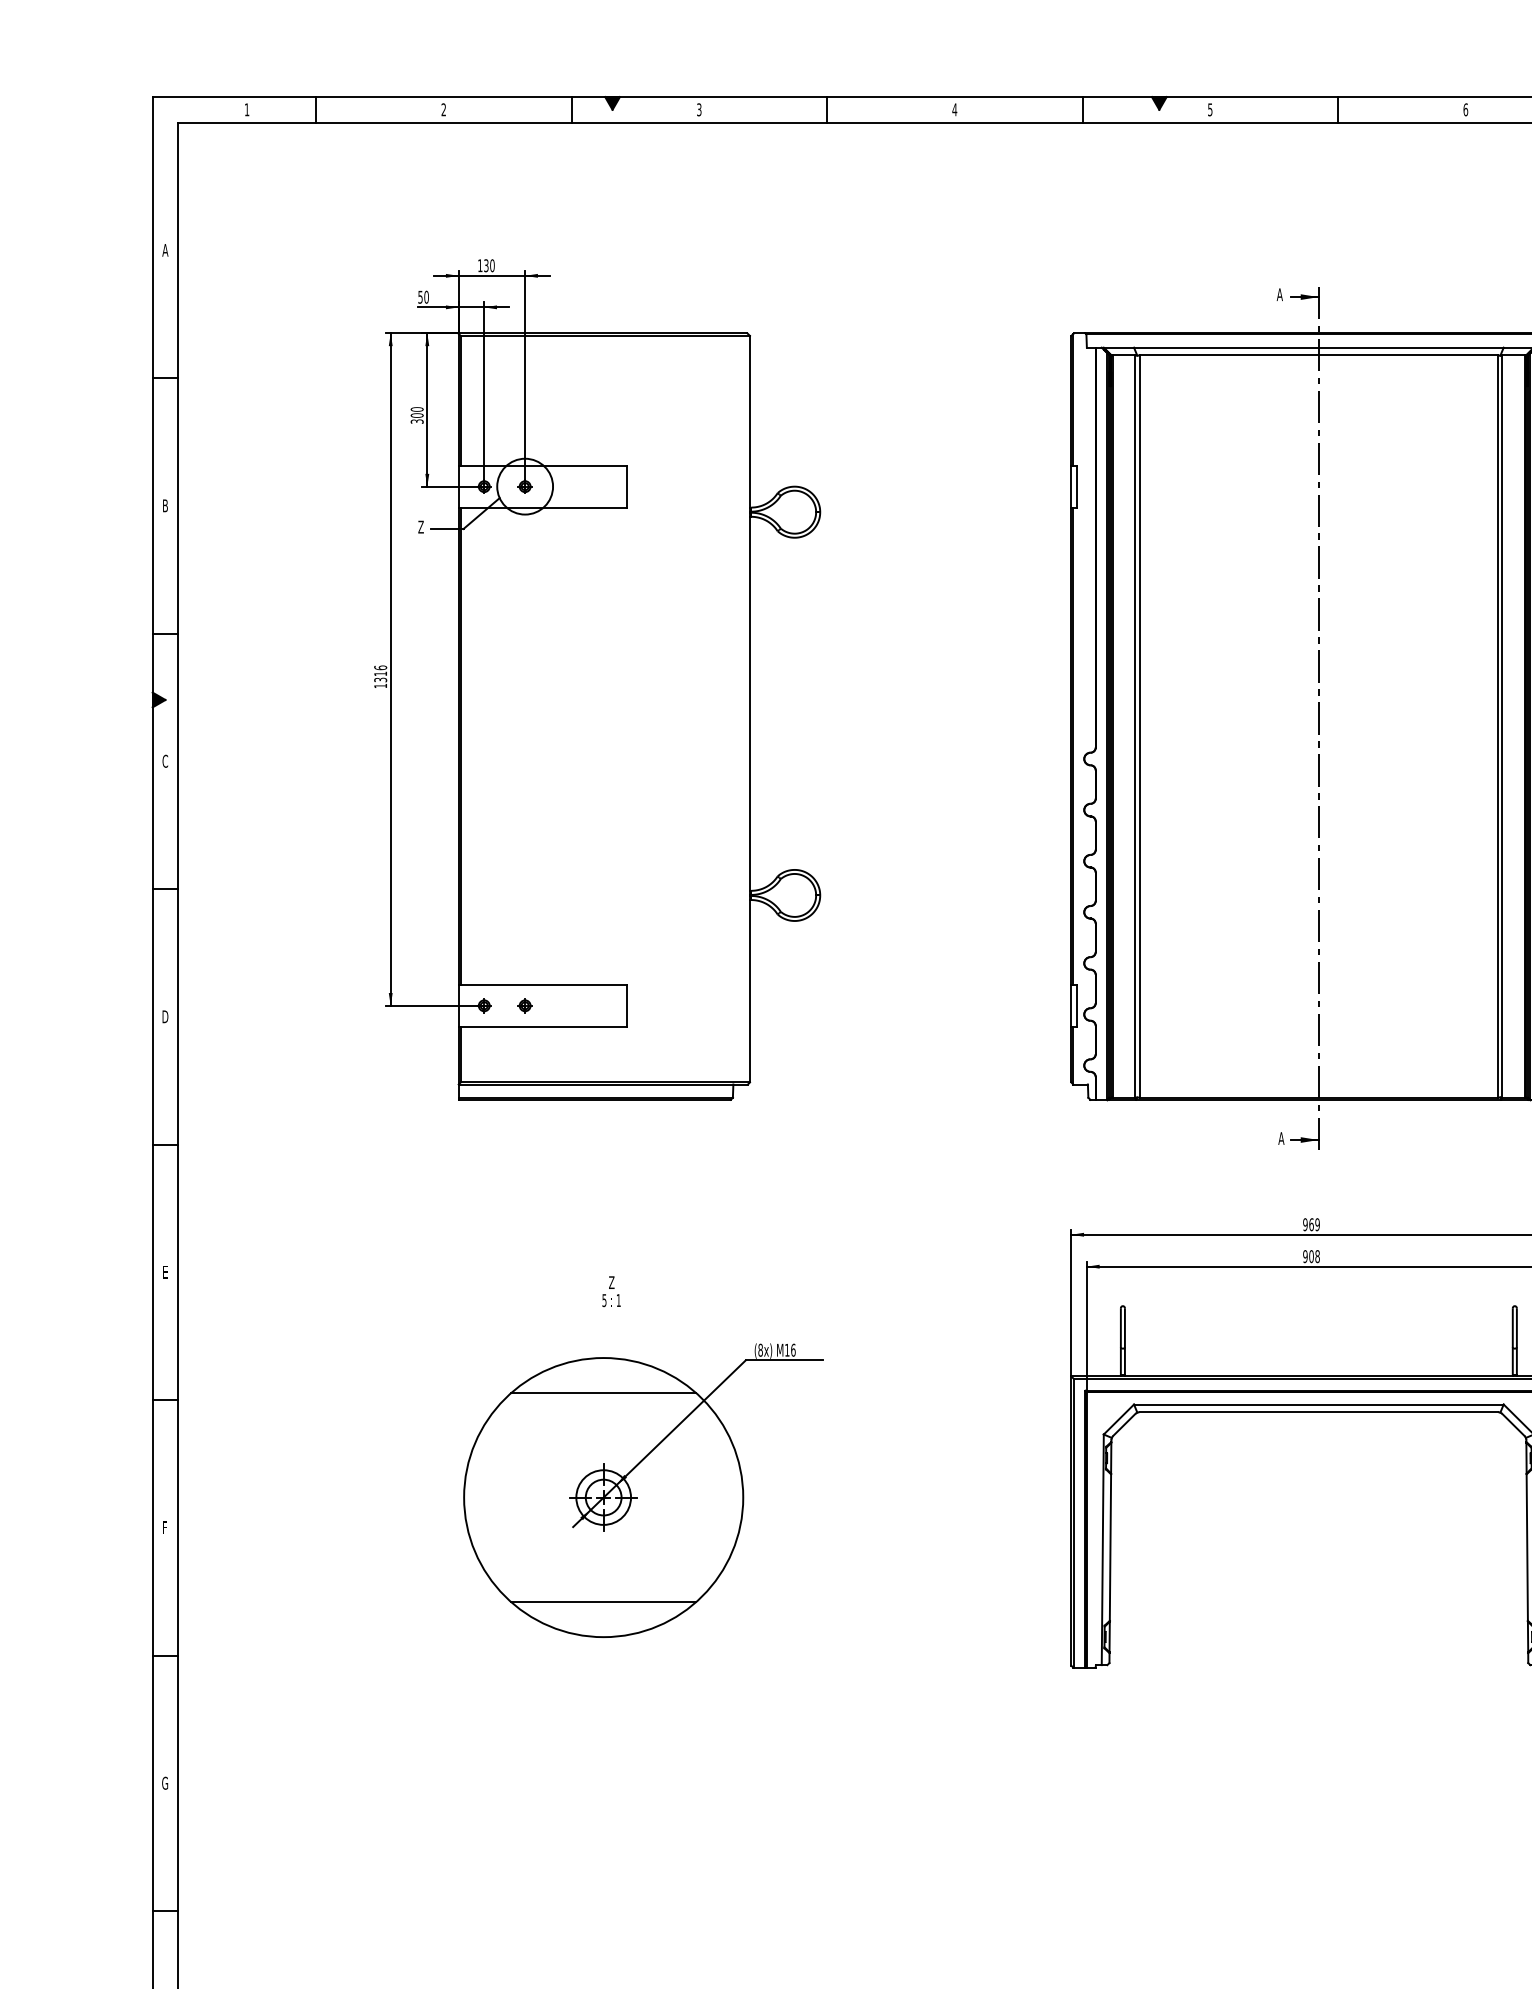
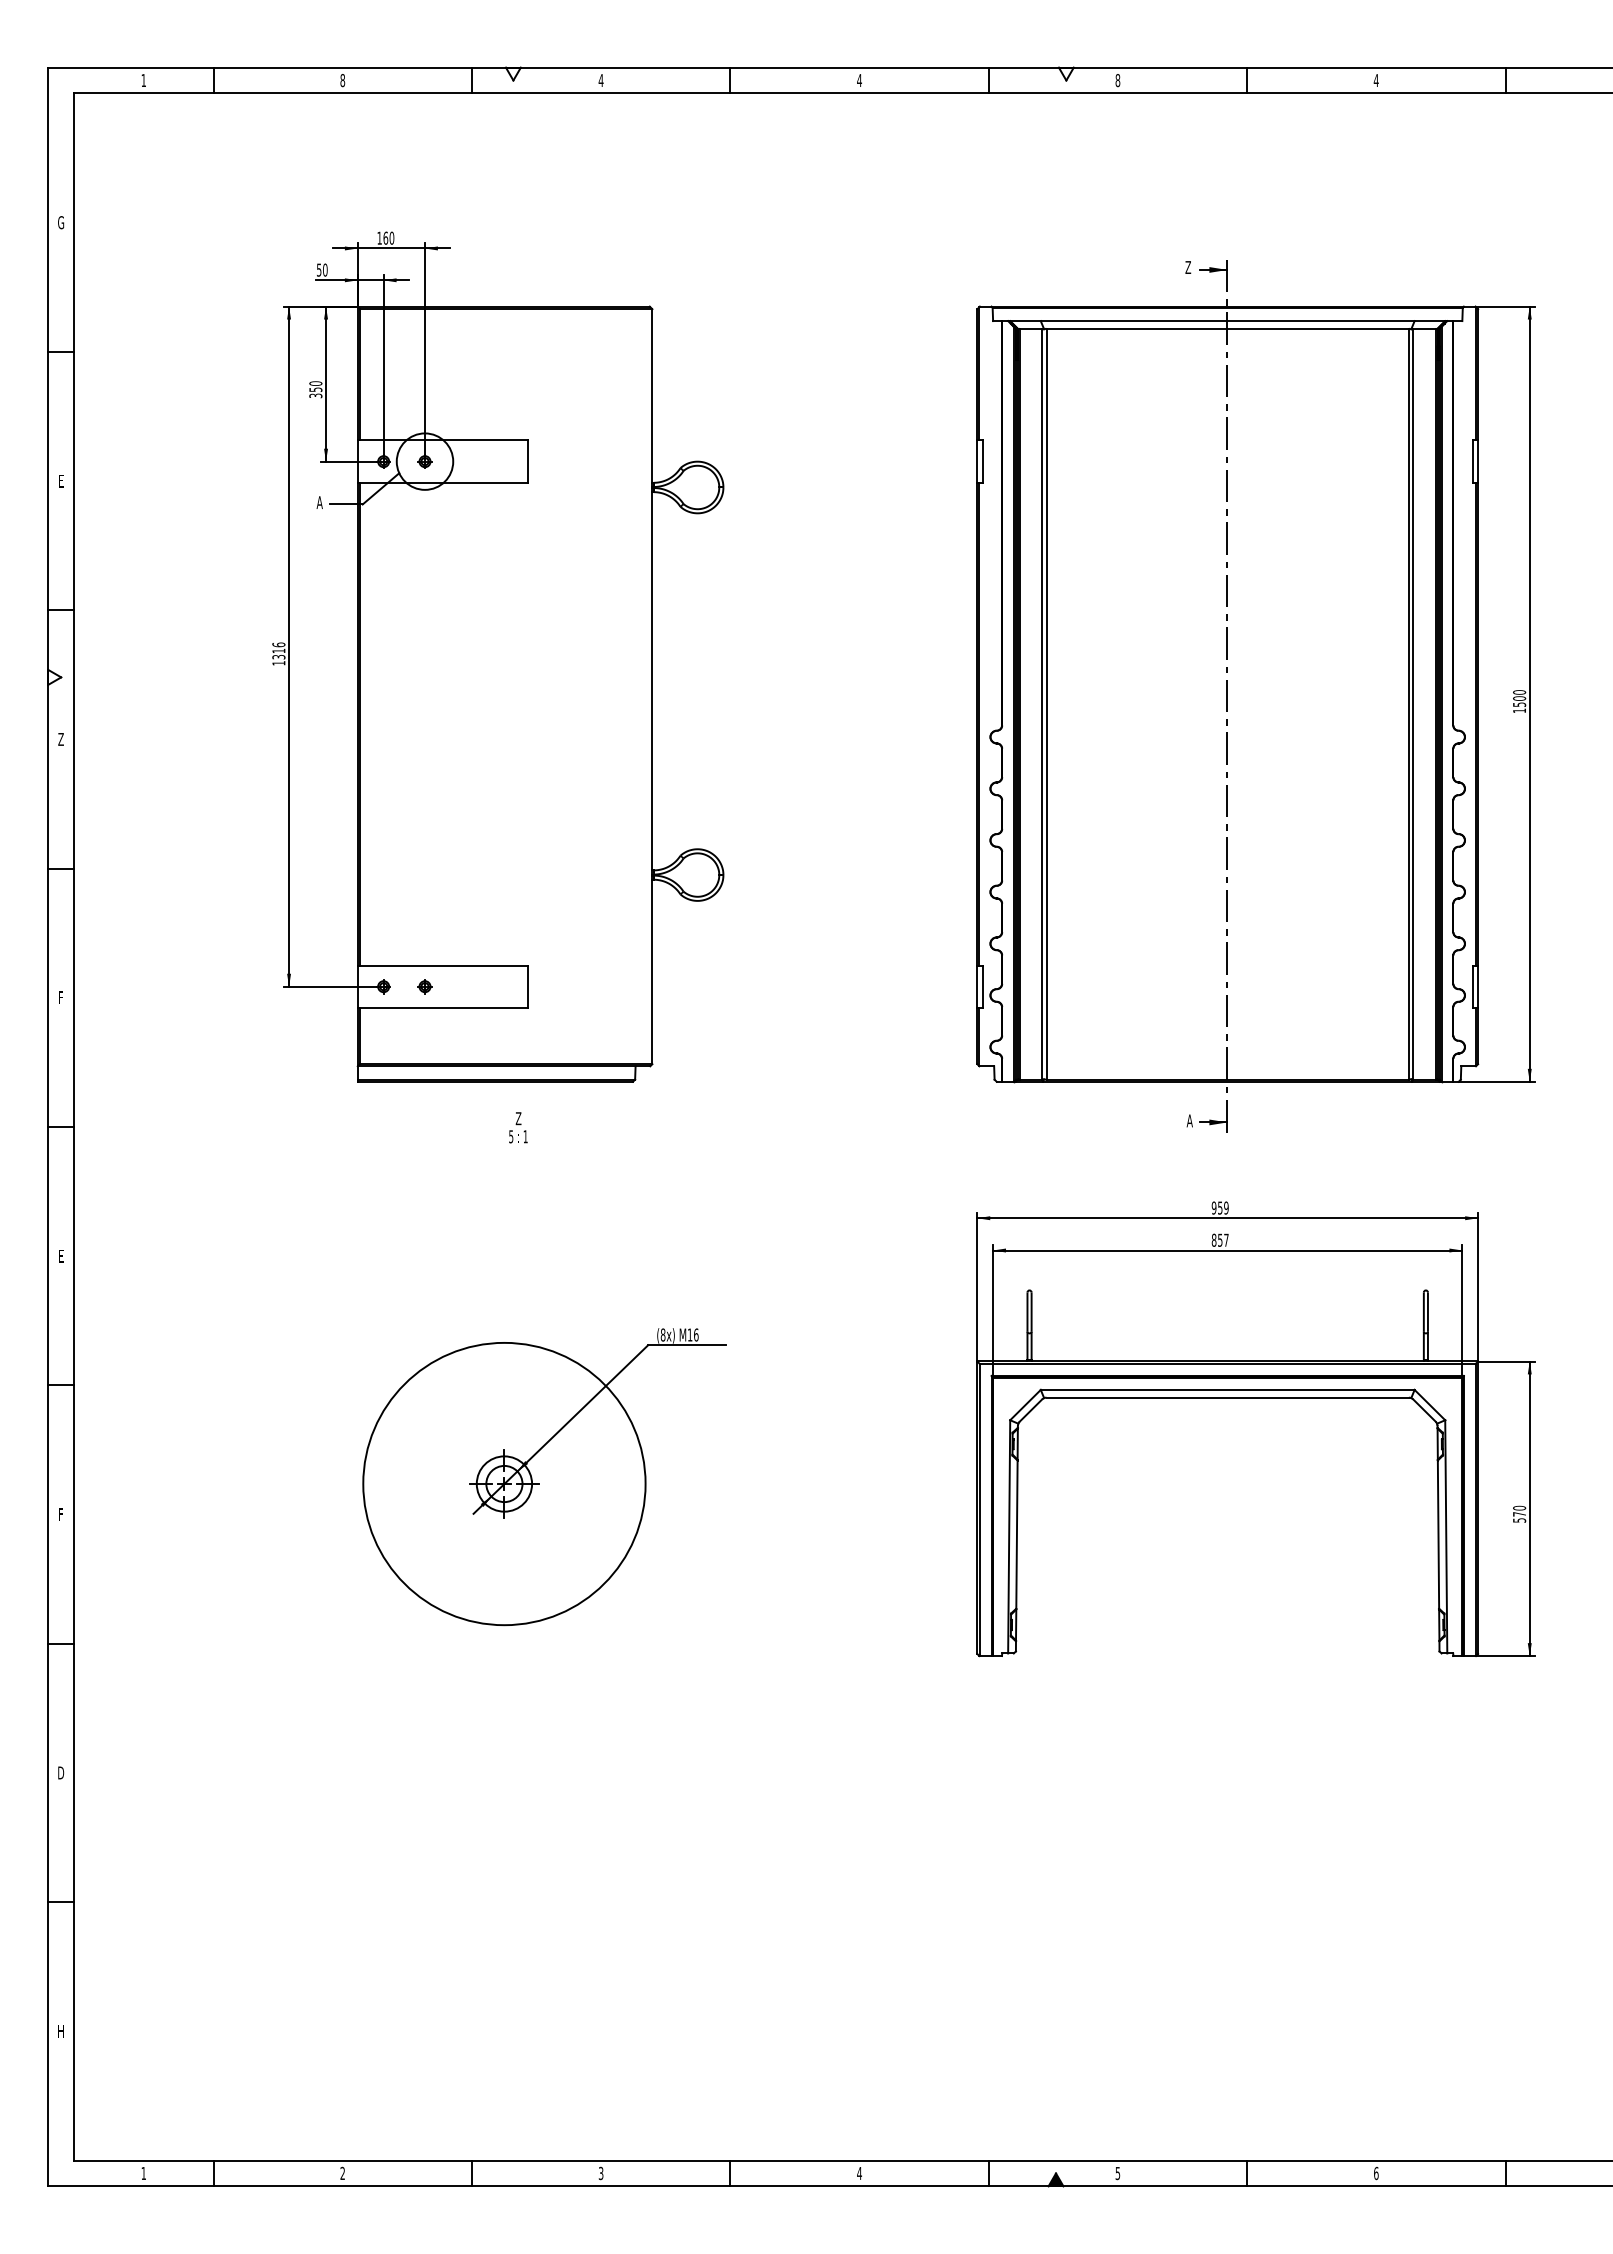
fill: (611, 102) -> (512, 73), removed
fill: (1158, 102) -> (1065, 73), removed
text: (443, 109) -> (342, 80), 2 -> 8
text: (698, 109) -> (600, 80), 3 -> 4
text: (1209, 109) -> (1117, 80), 5 -> 8
text: (1464, 109) -> (1375, 80), 6 -> 4
text: (165, 250) -> (61, 222), A -> G
text: (486, 265) -> (385, 237), 130 -> 160
text: (1280, 294) -> (1188, 267), A -> Z
text: (416, 415) -> (315, 389), 300 -> 350
text: (164, 505) -> (60, 480), B -> E
text: (420, 527) -> (319, 502), Z -> A
fill: (158, 699) -> (54, 676), removed
text: (164, 761) -> (60, 739), C -> Z
text: (165, 1016) -> (61, 997), D -> F
text: (1311, 1224) -> (1220, 1207), 969 -> 959
text: (1310, 1255) -> (1219, 1239), 908 -> 857
text: (611, 1291) -> (518, 1127), moved
line: (603, 1393) -> (504, 1378), removed
line: (603, 1601) -> (504, 1589), removed
text: (164, 1782) -> (60, 1772), G -> D

